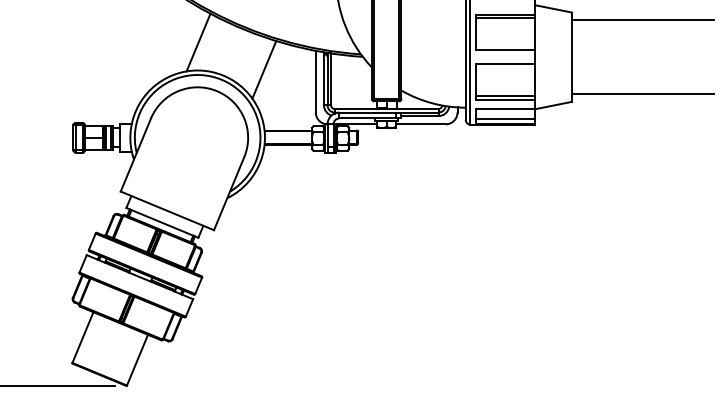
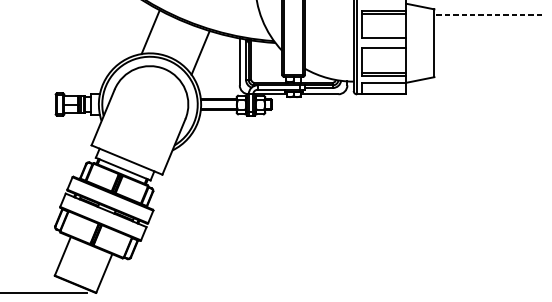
line: (642, 20) -> (487, 15), solid -> dashed
line: (642, 94) -> (487, 71), removed
line: (505, 118) -> (383, 89), removed

